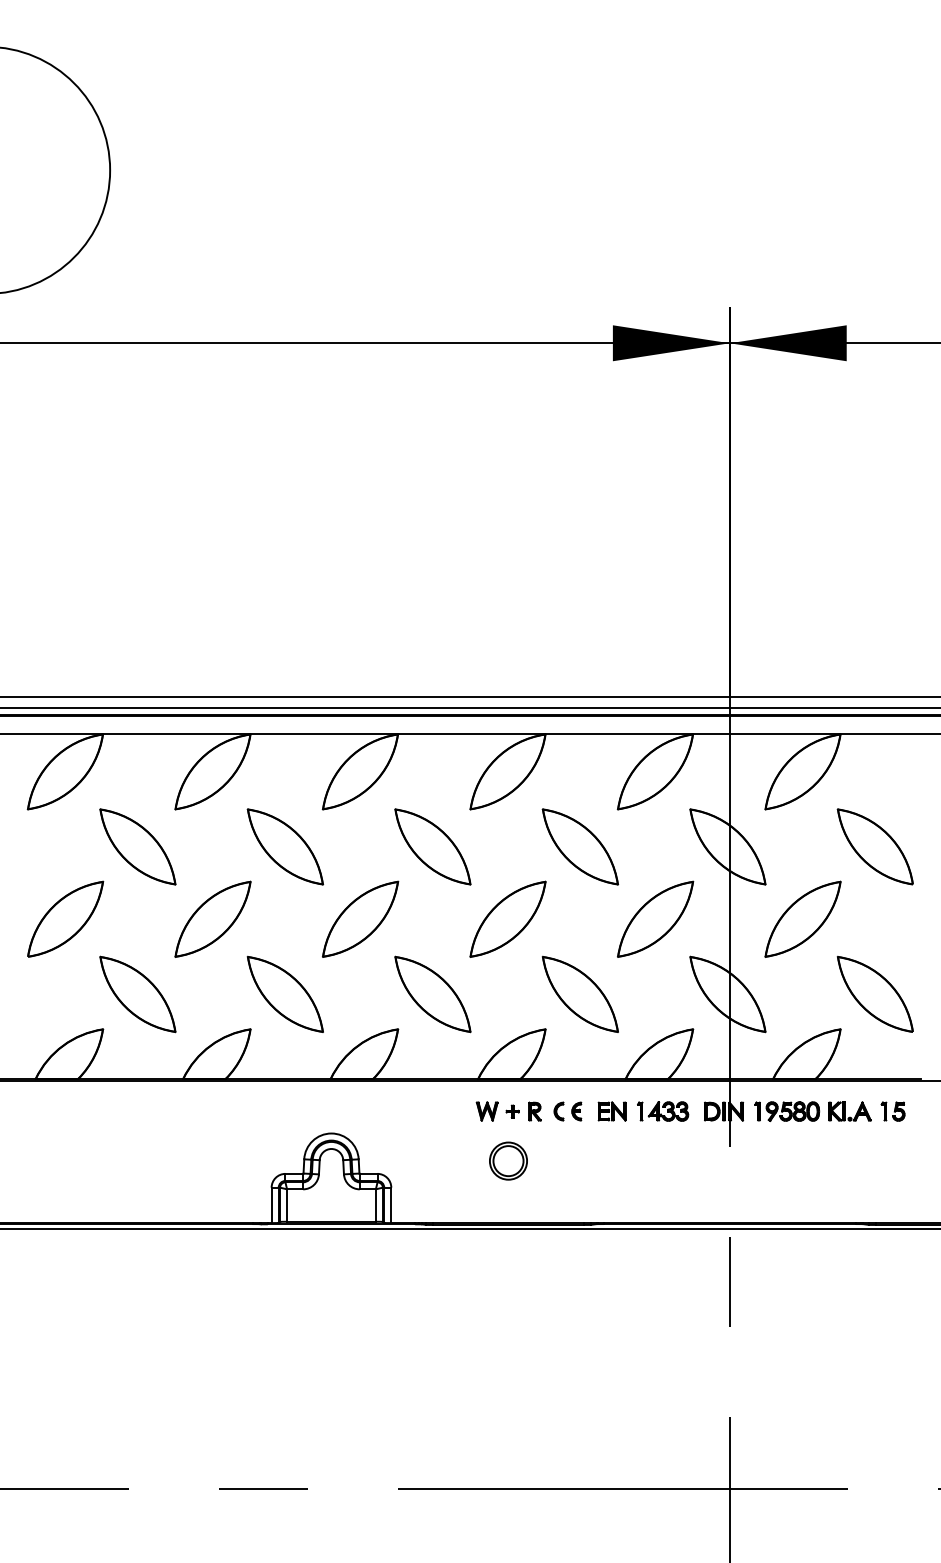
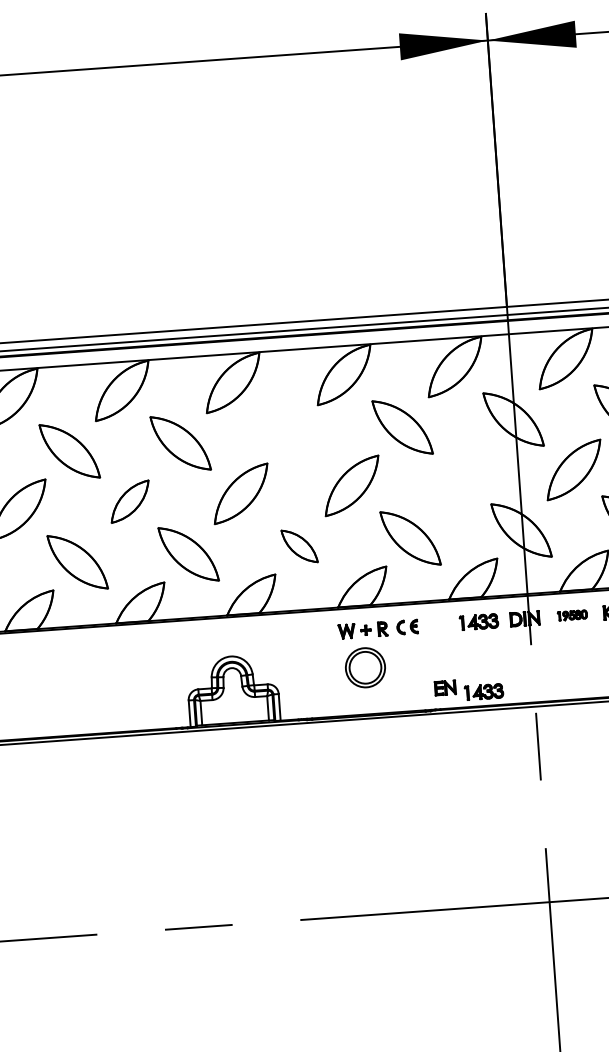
part: (432, 846) -> (291, 435), removed
part: (212, 918) -> (129, 501), size x0.7
part: (655, 918) -> (462, 477), removed
part: (432, 994) -> (299, 546), size x0.6
part: (611, 1111) -> (444, 688), moved
part: (787, 1111) -> (572, 615), size x0.6
part: (508, 1160) -> (365, 667), size x1.4
part: (663, 1204) -> (484, 692), added

